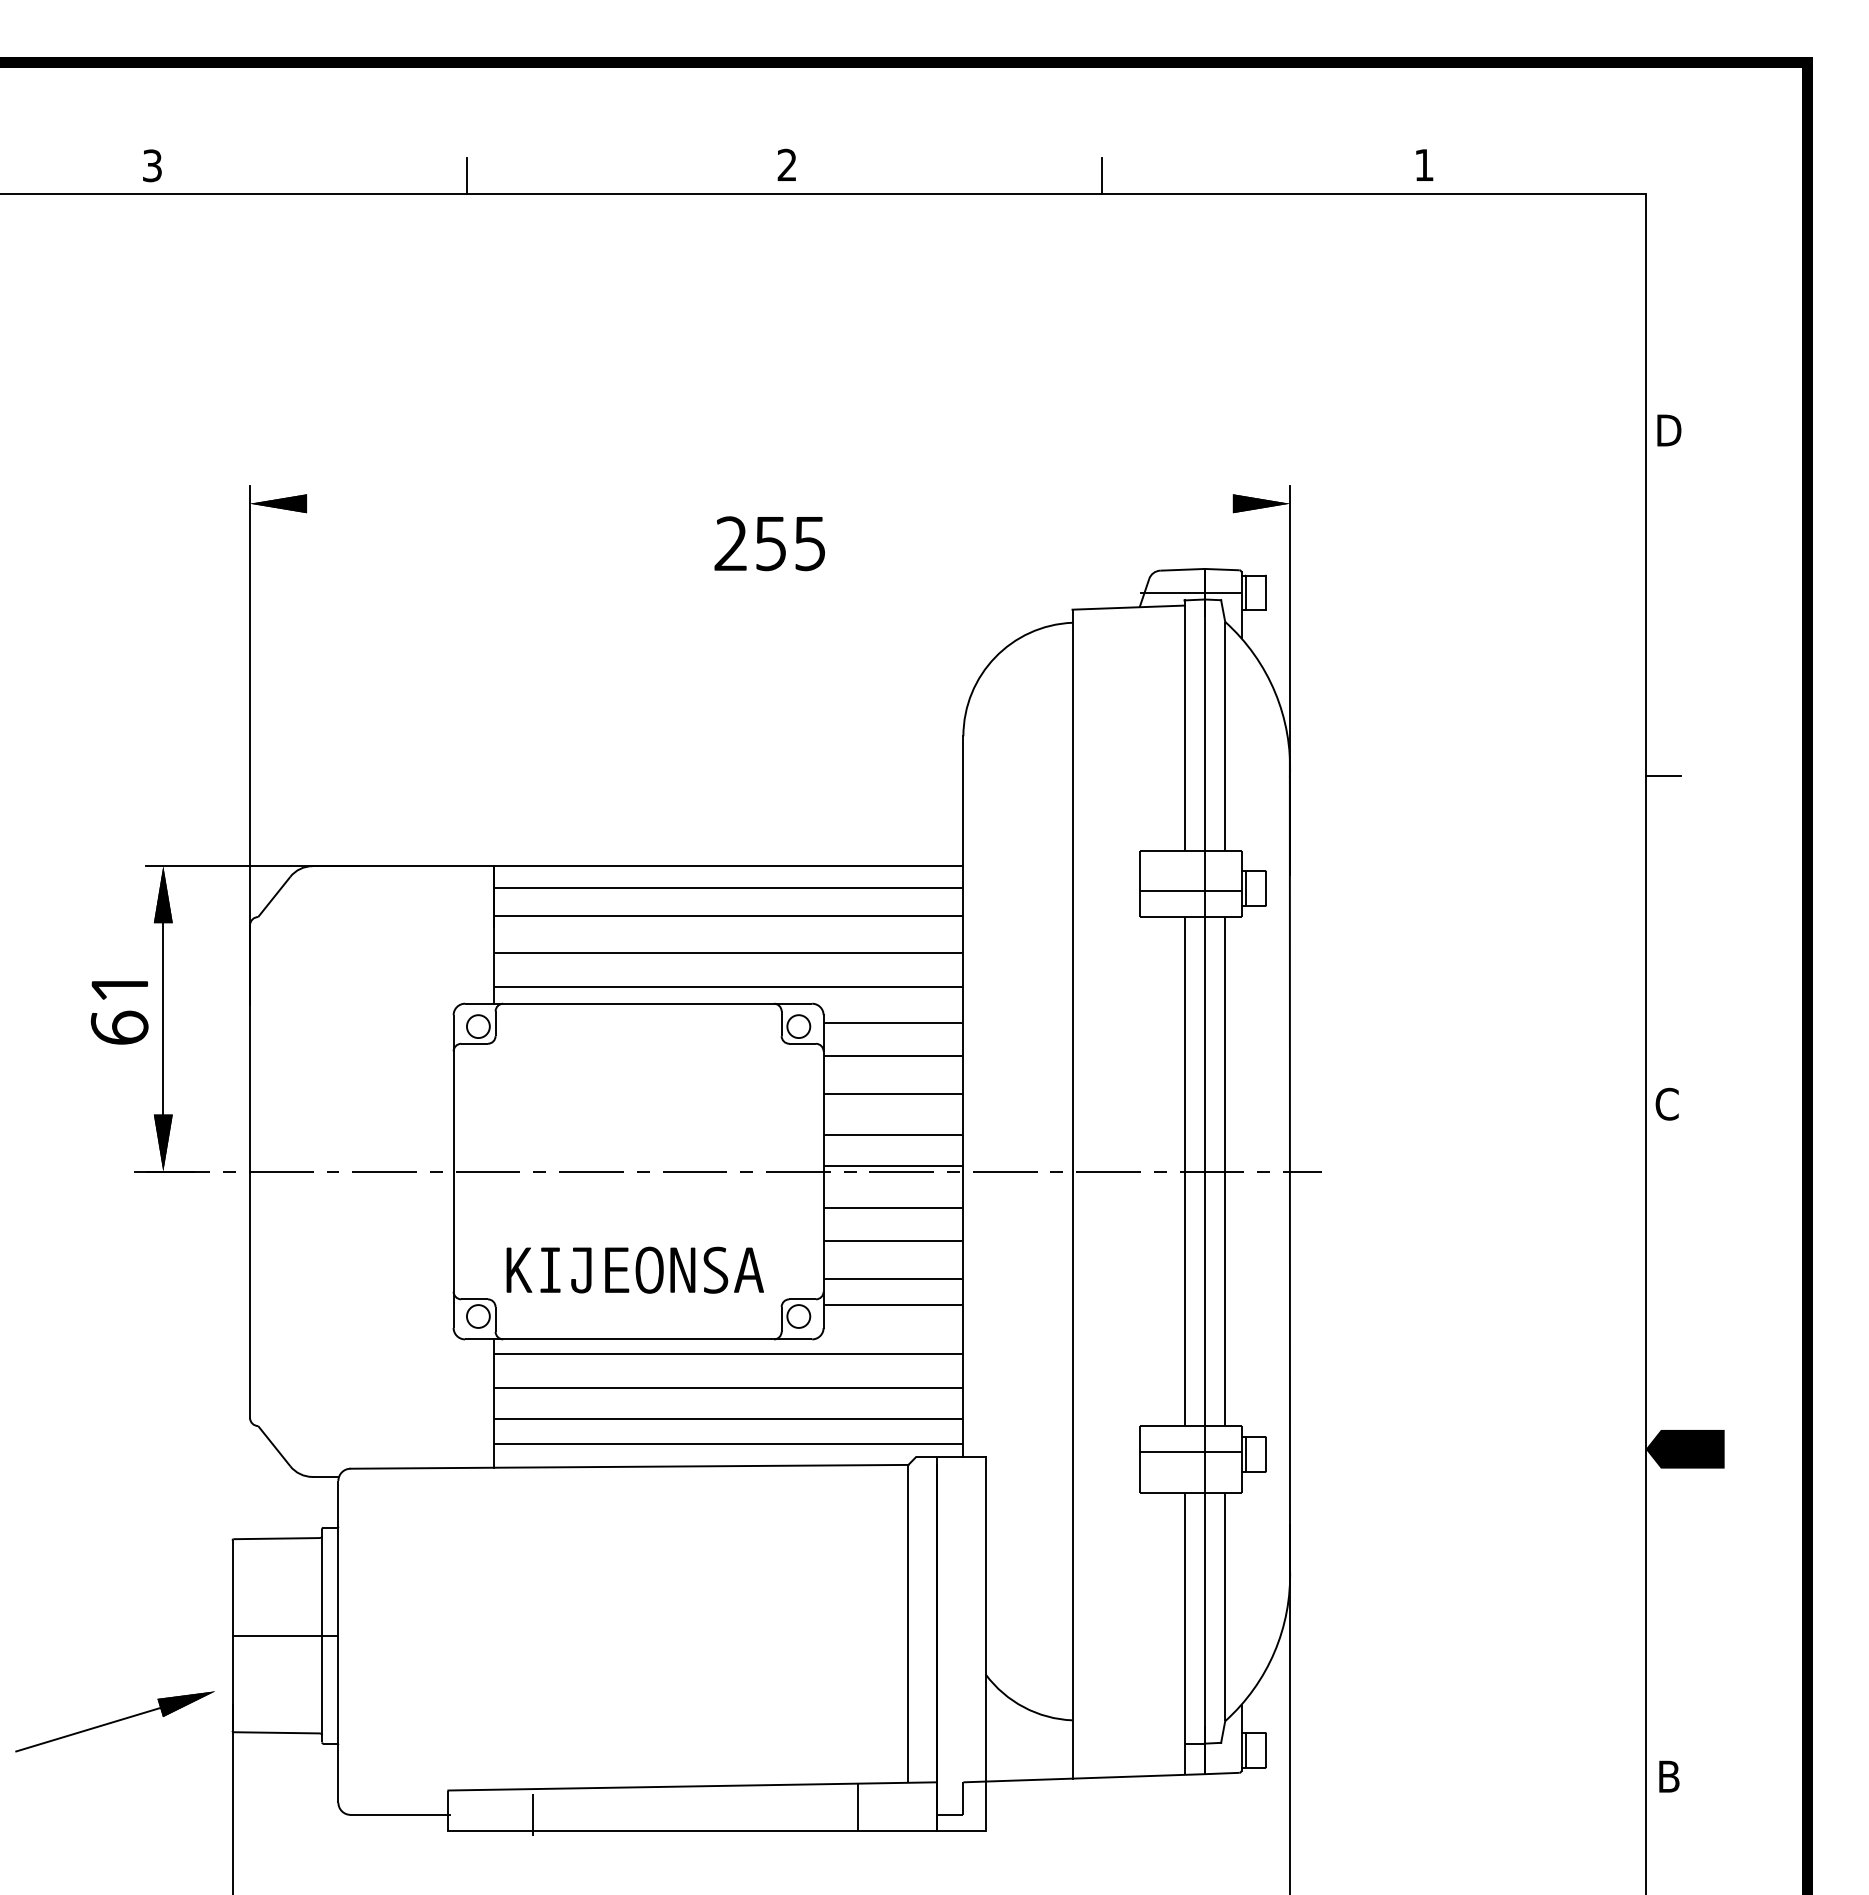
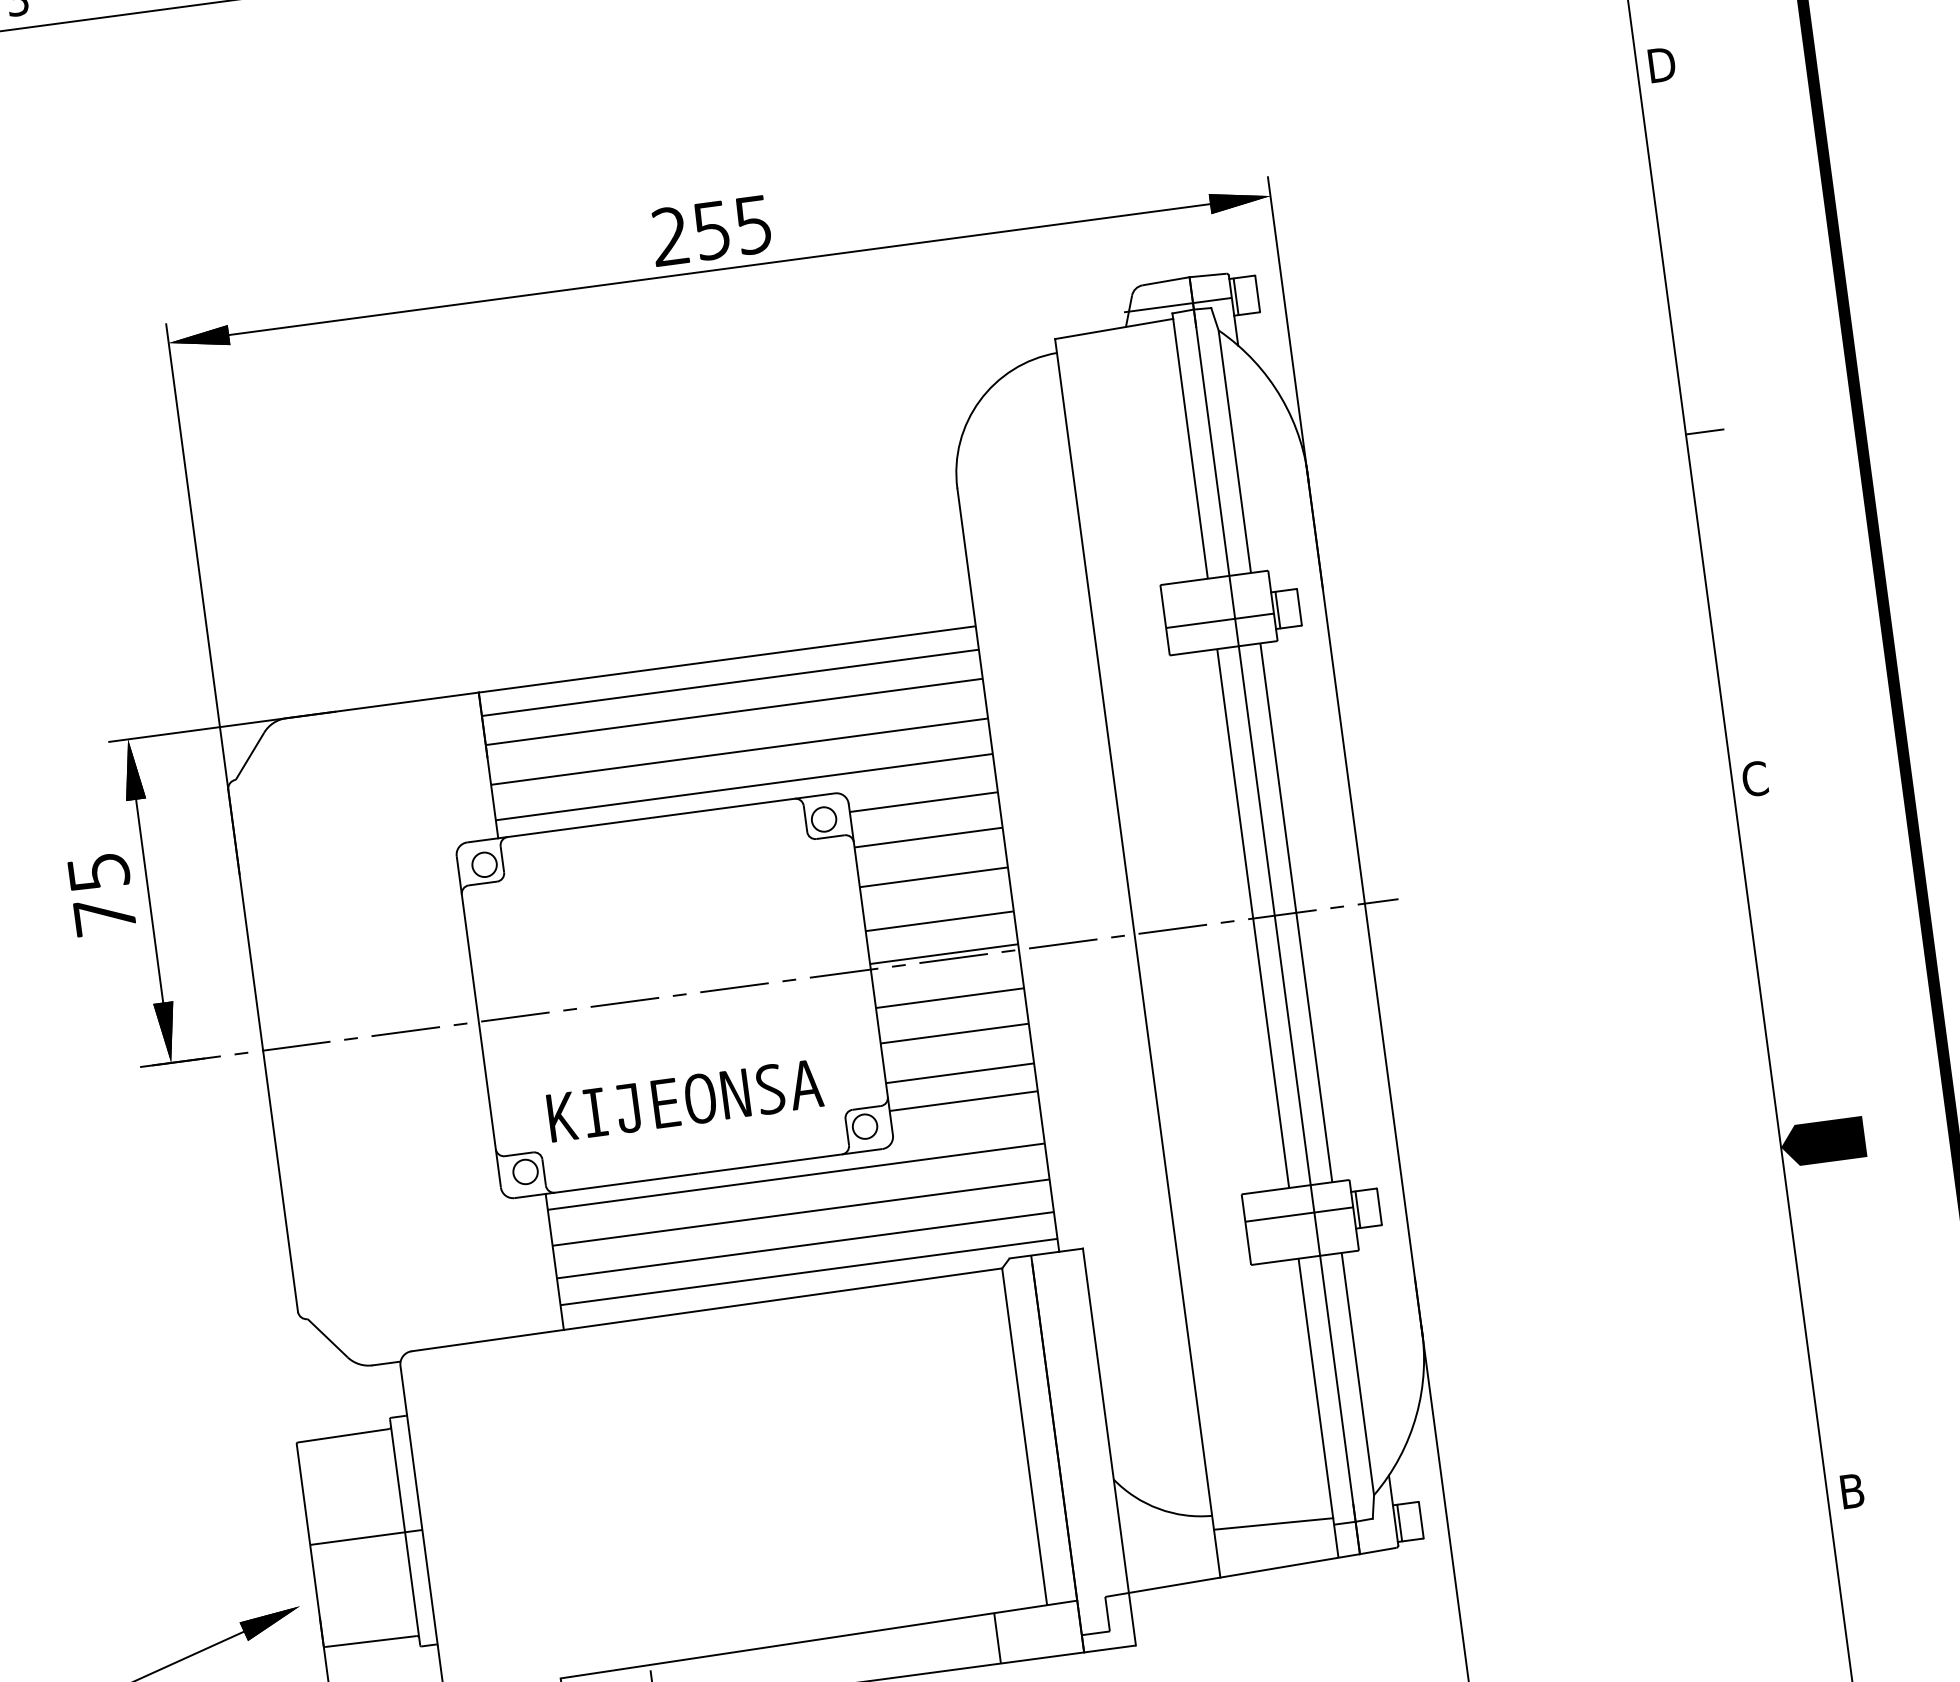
line: (769, 503) -> (719, 269), added
text: (769, 543) -> (710, 230), moved
text: (119, 1007) -> (101, 895), 61 -> 75
line: (1128, 1735) -> (1273, 1523), added

